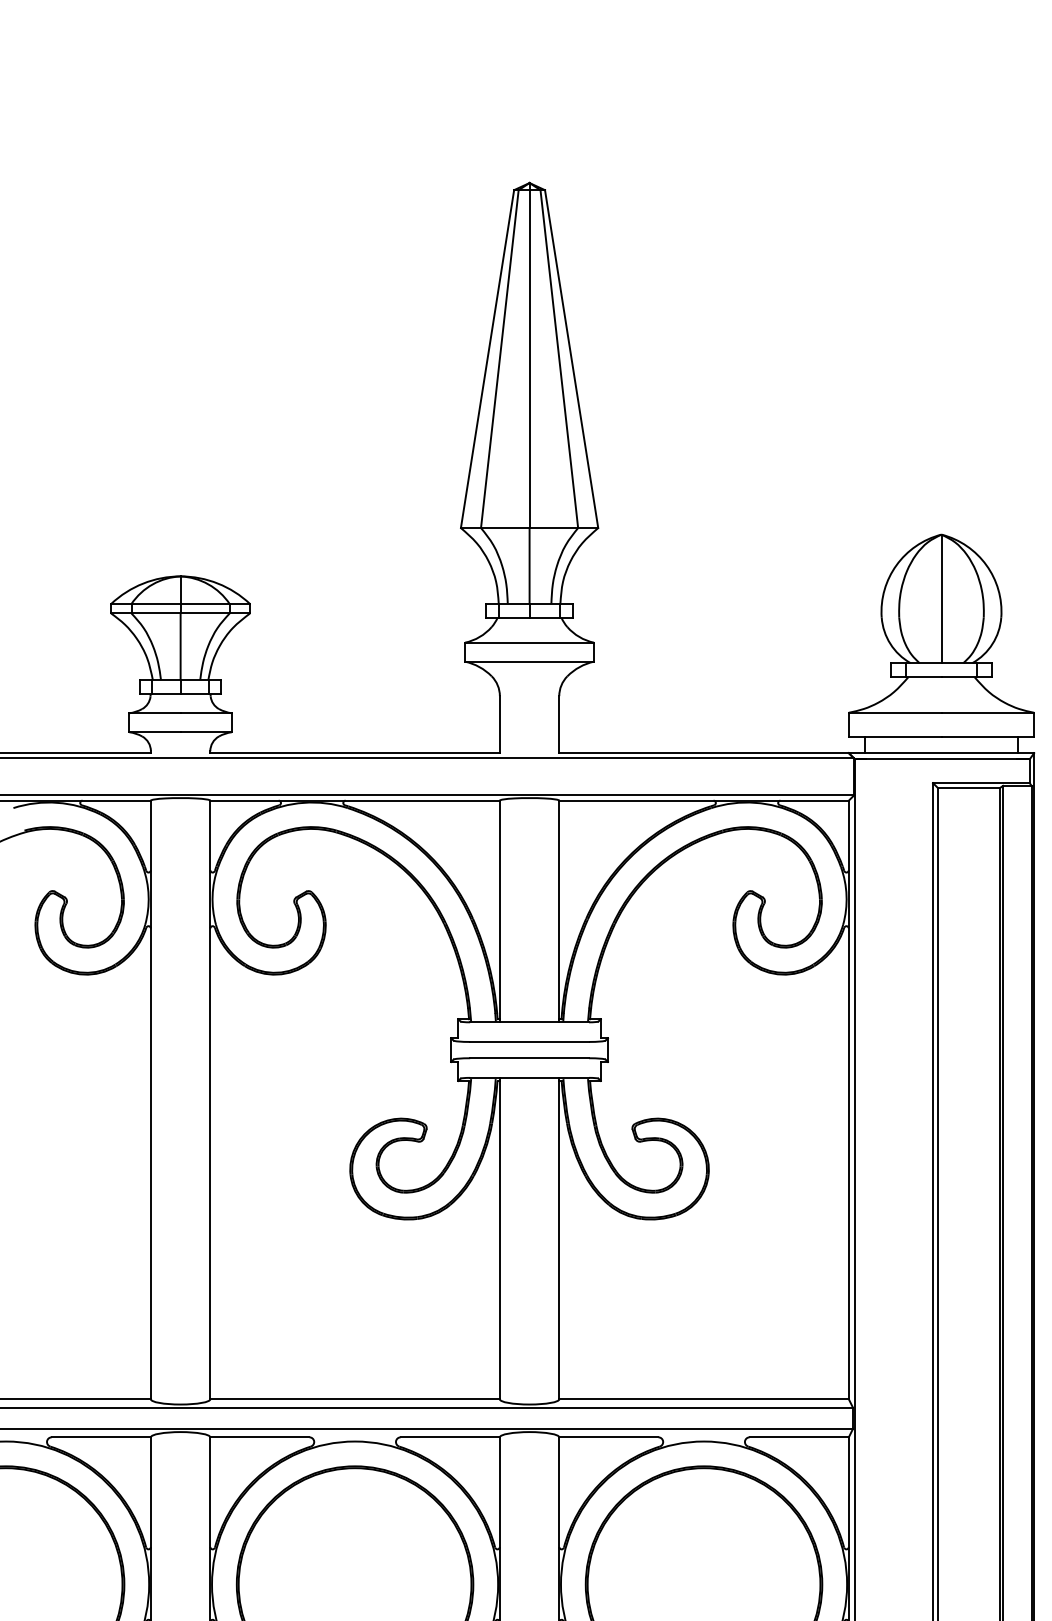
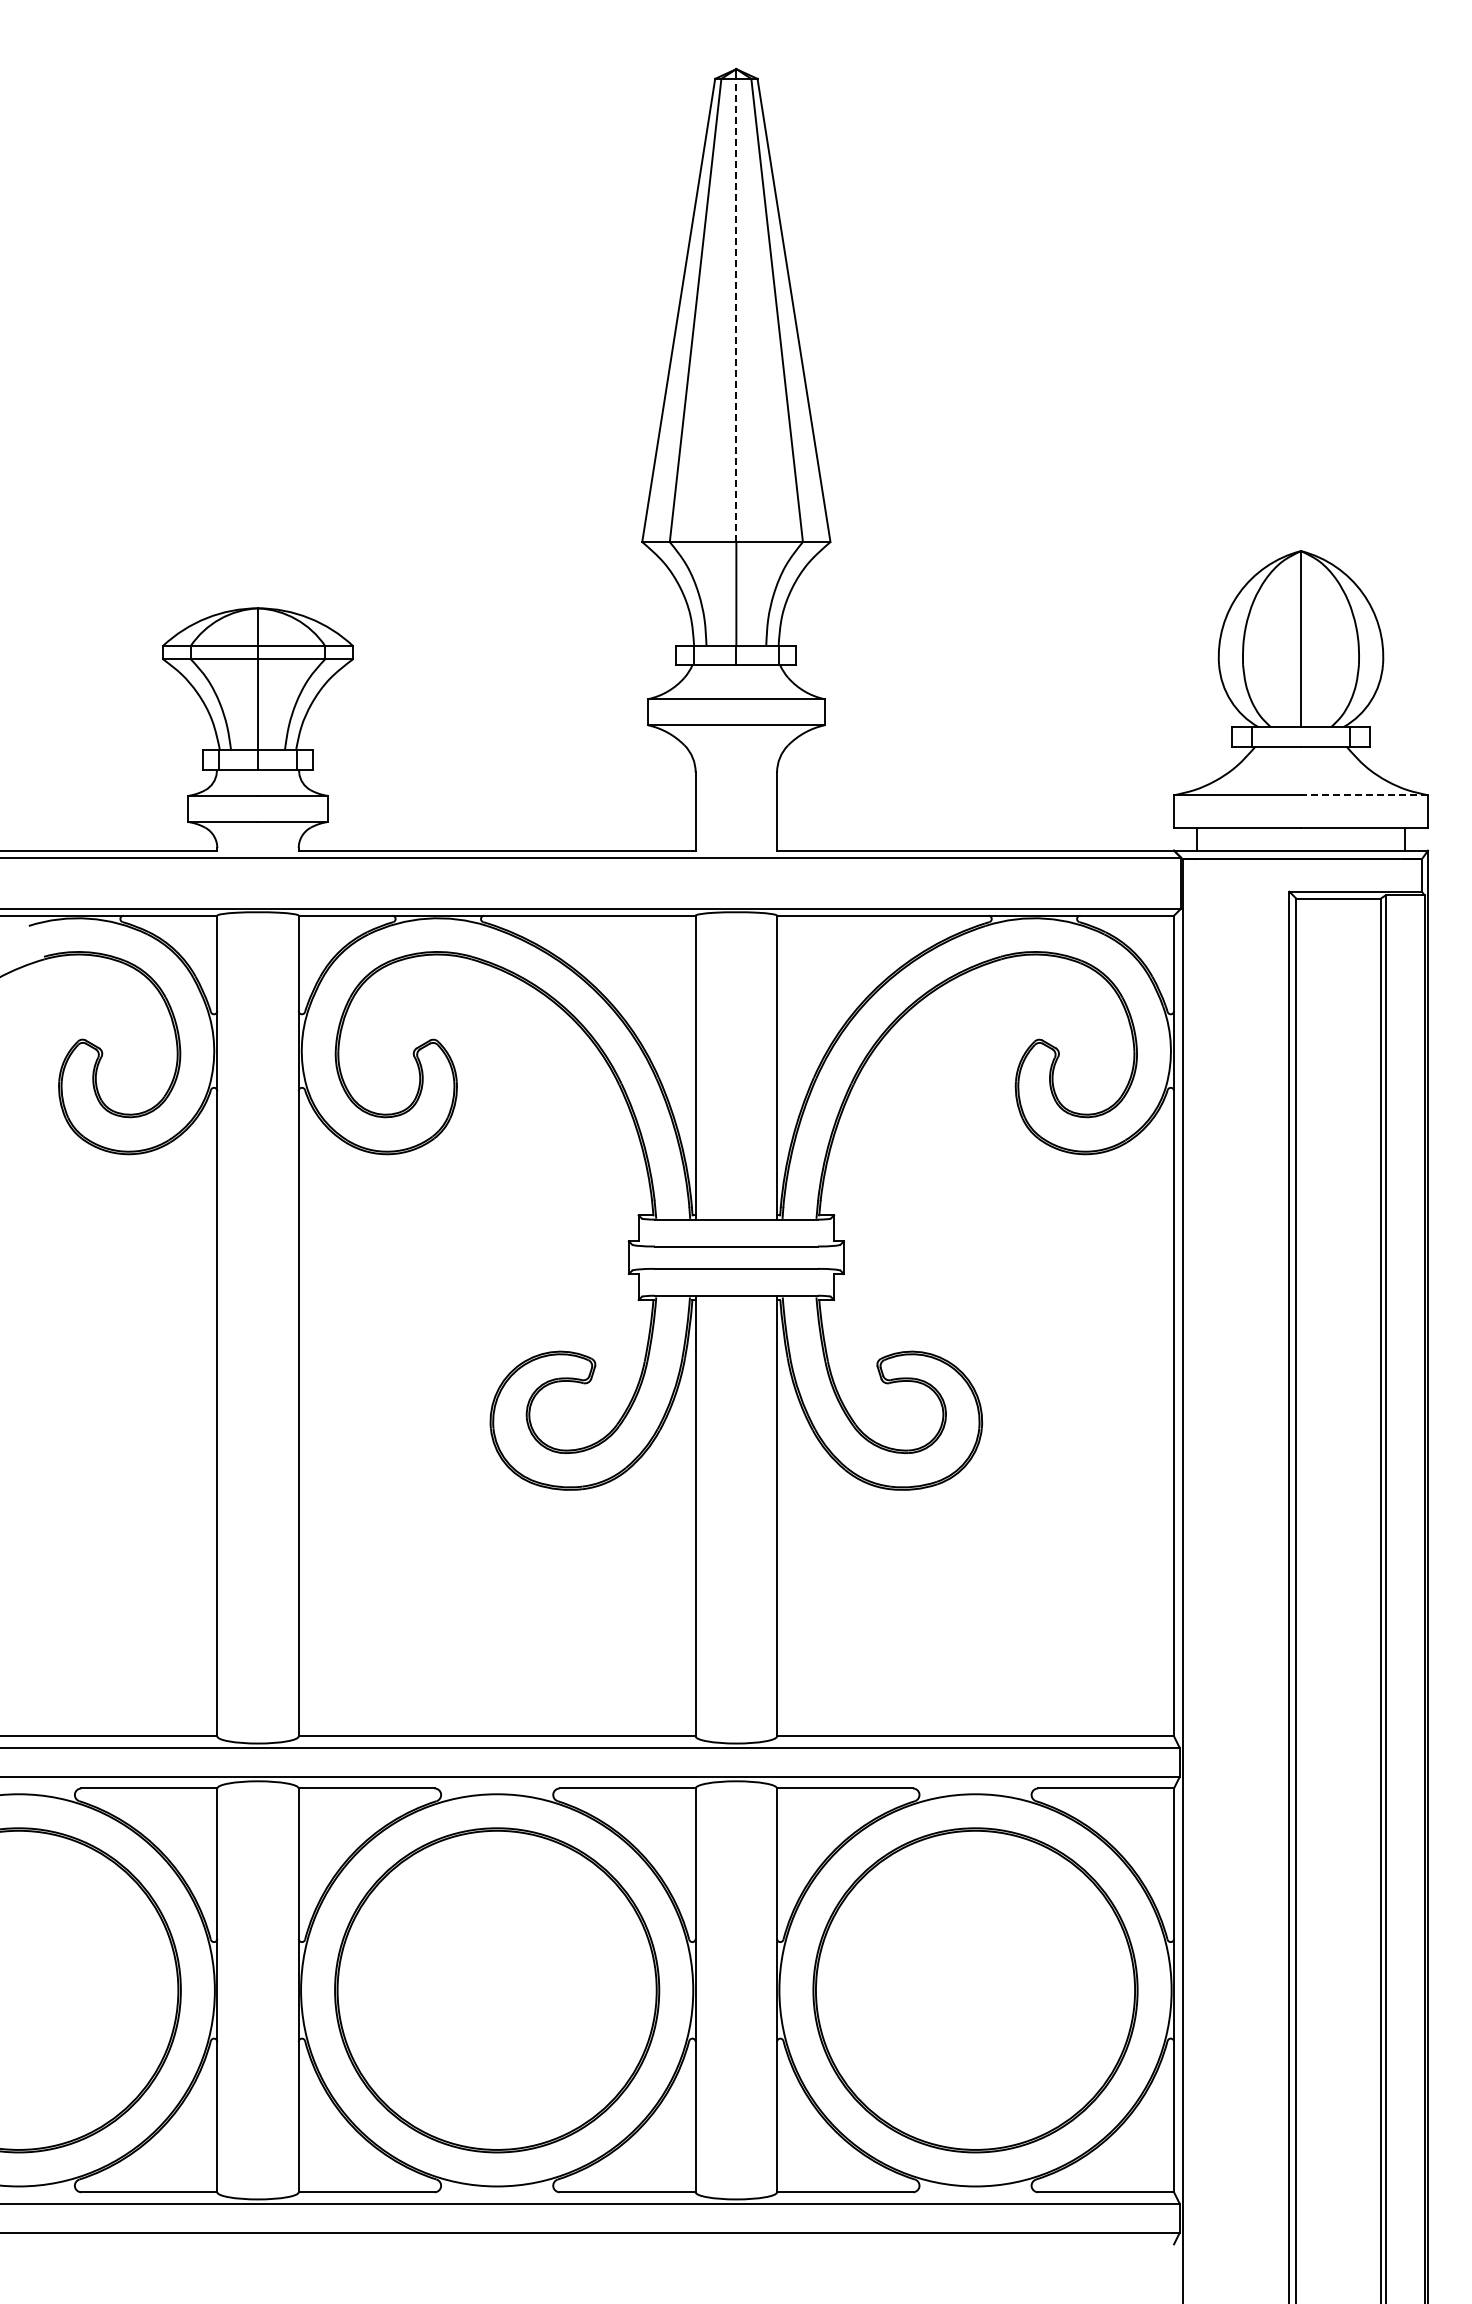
line: (529, 359) -> (736, 310), solid -> dashed
line: (987, 712) -> (1364, 795), solid -> dashed

